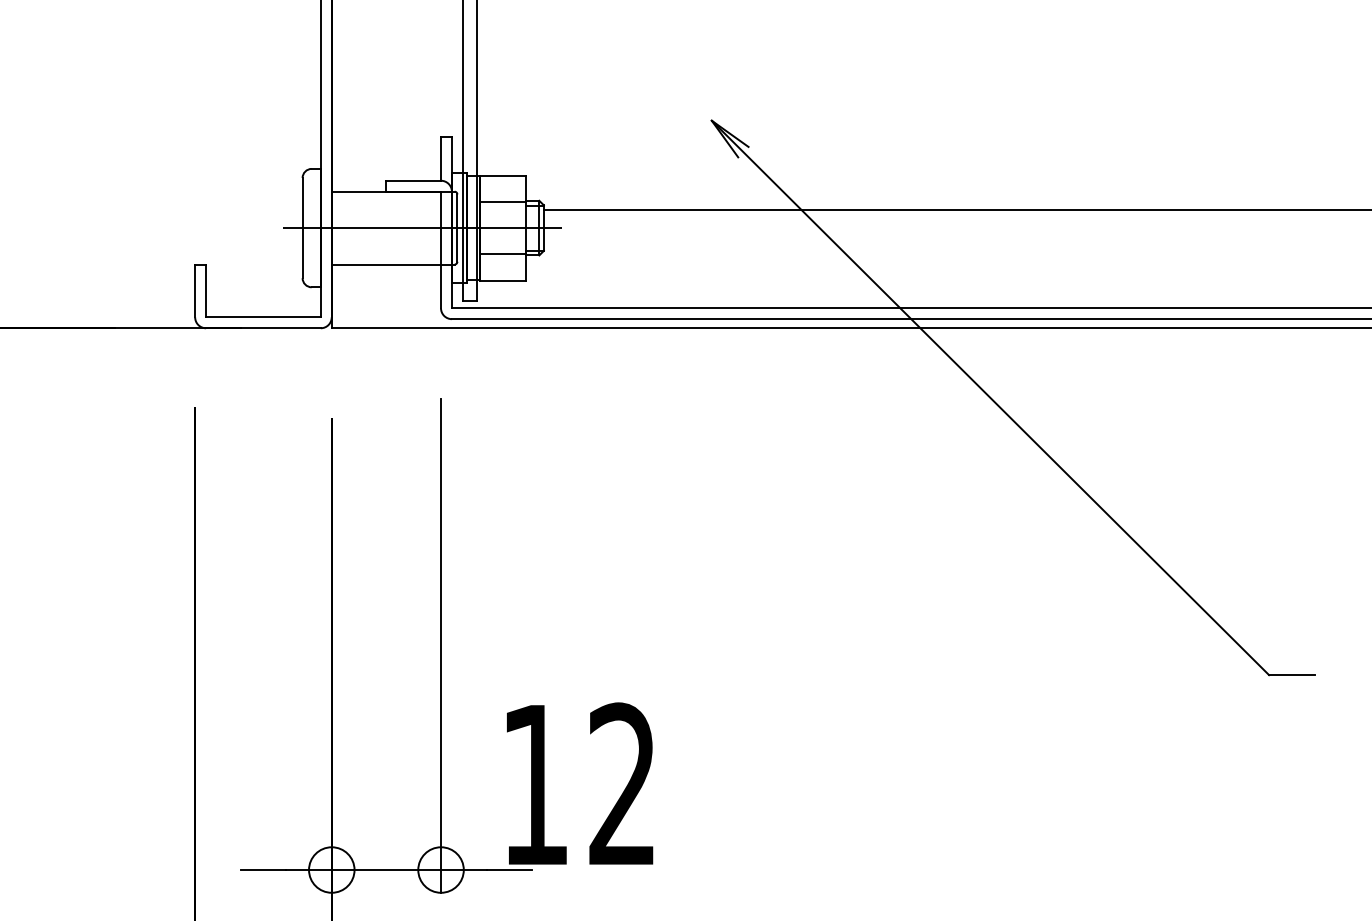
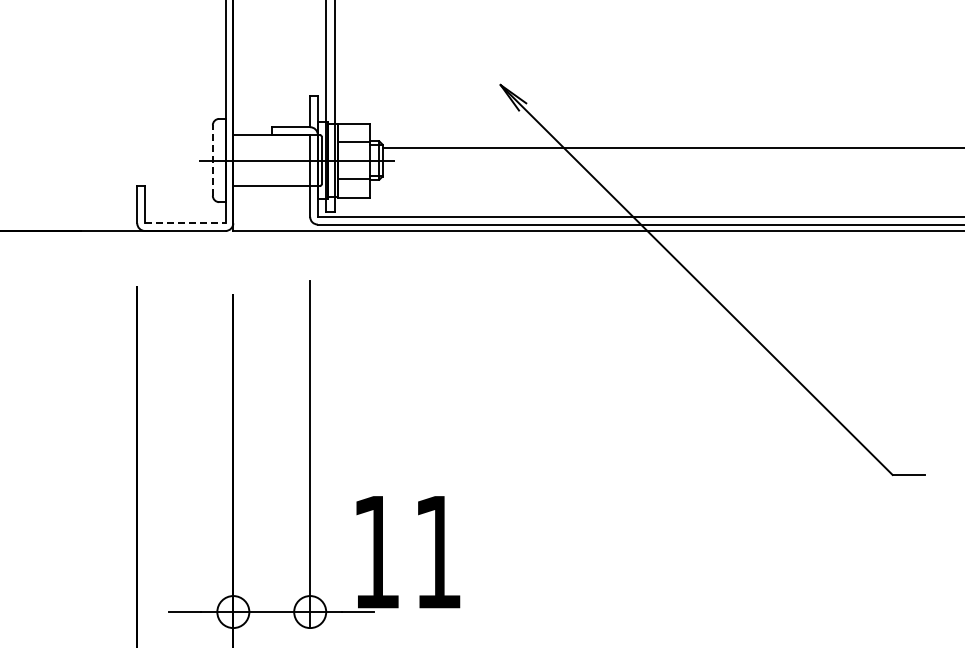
line: (302, 228) -> (212, 160), solid -> dashed
line: (263, 317) -> (185, 223), solid -> dashed
text: (622, 783) -> (437, 551), 12 -> 11

